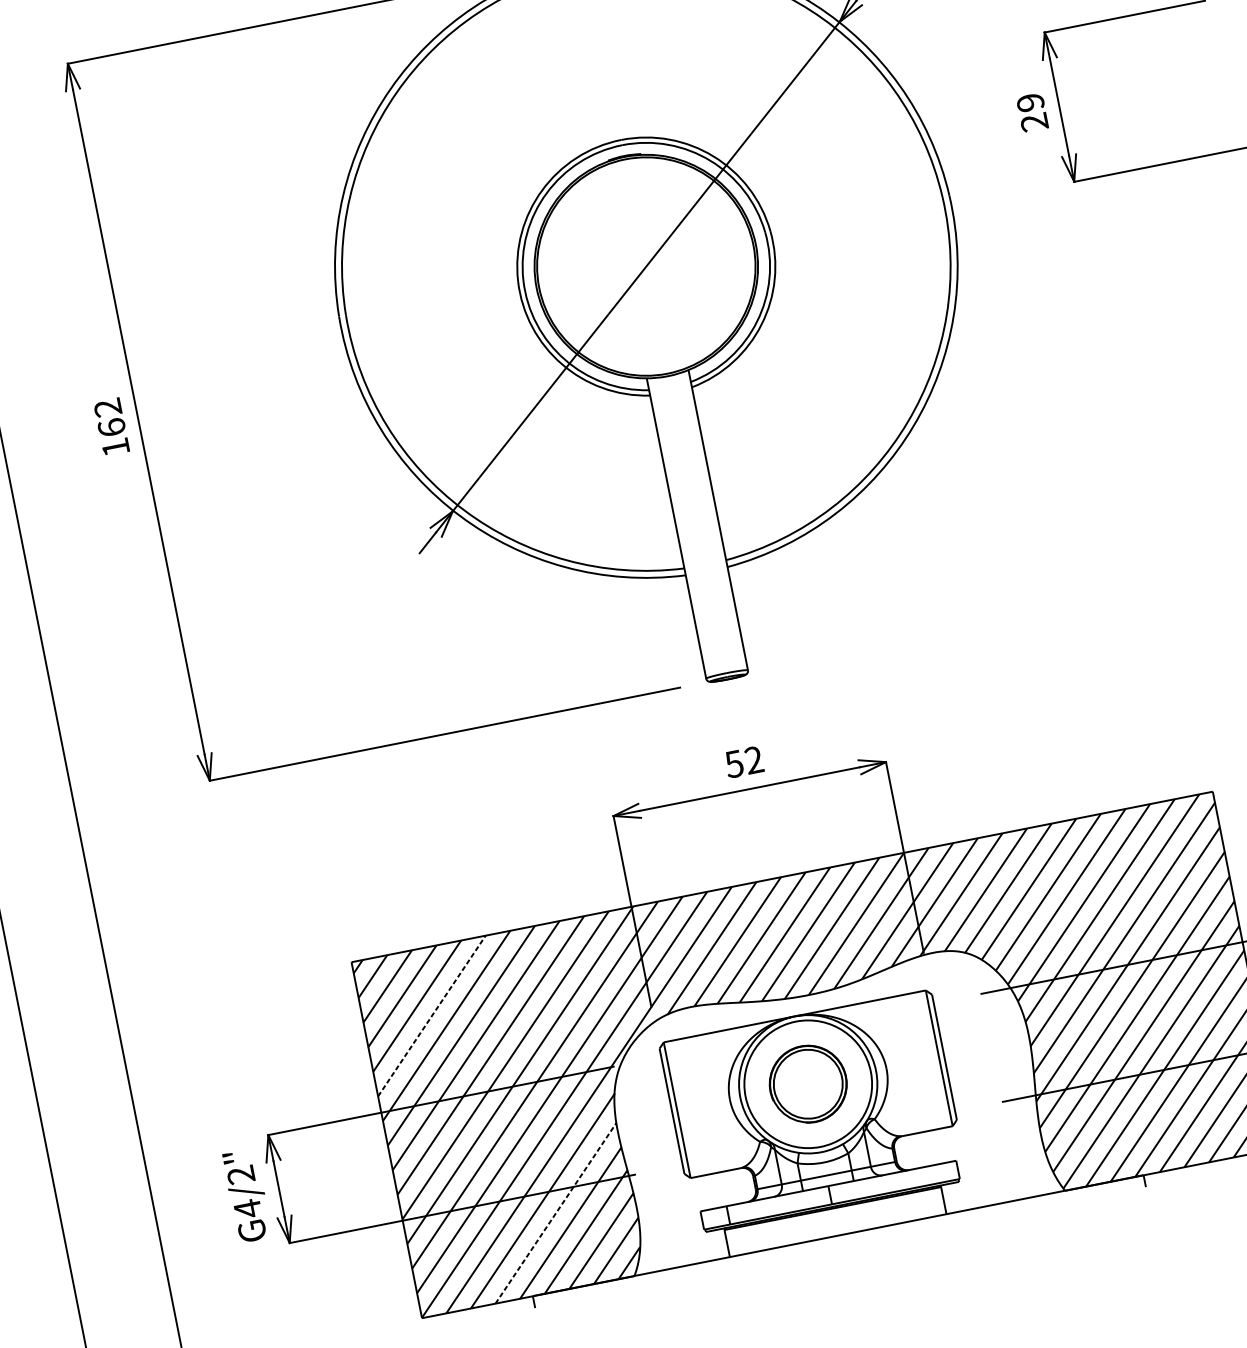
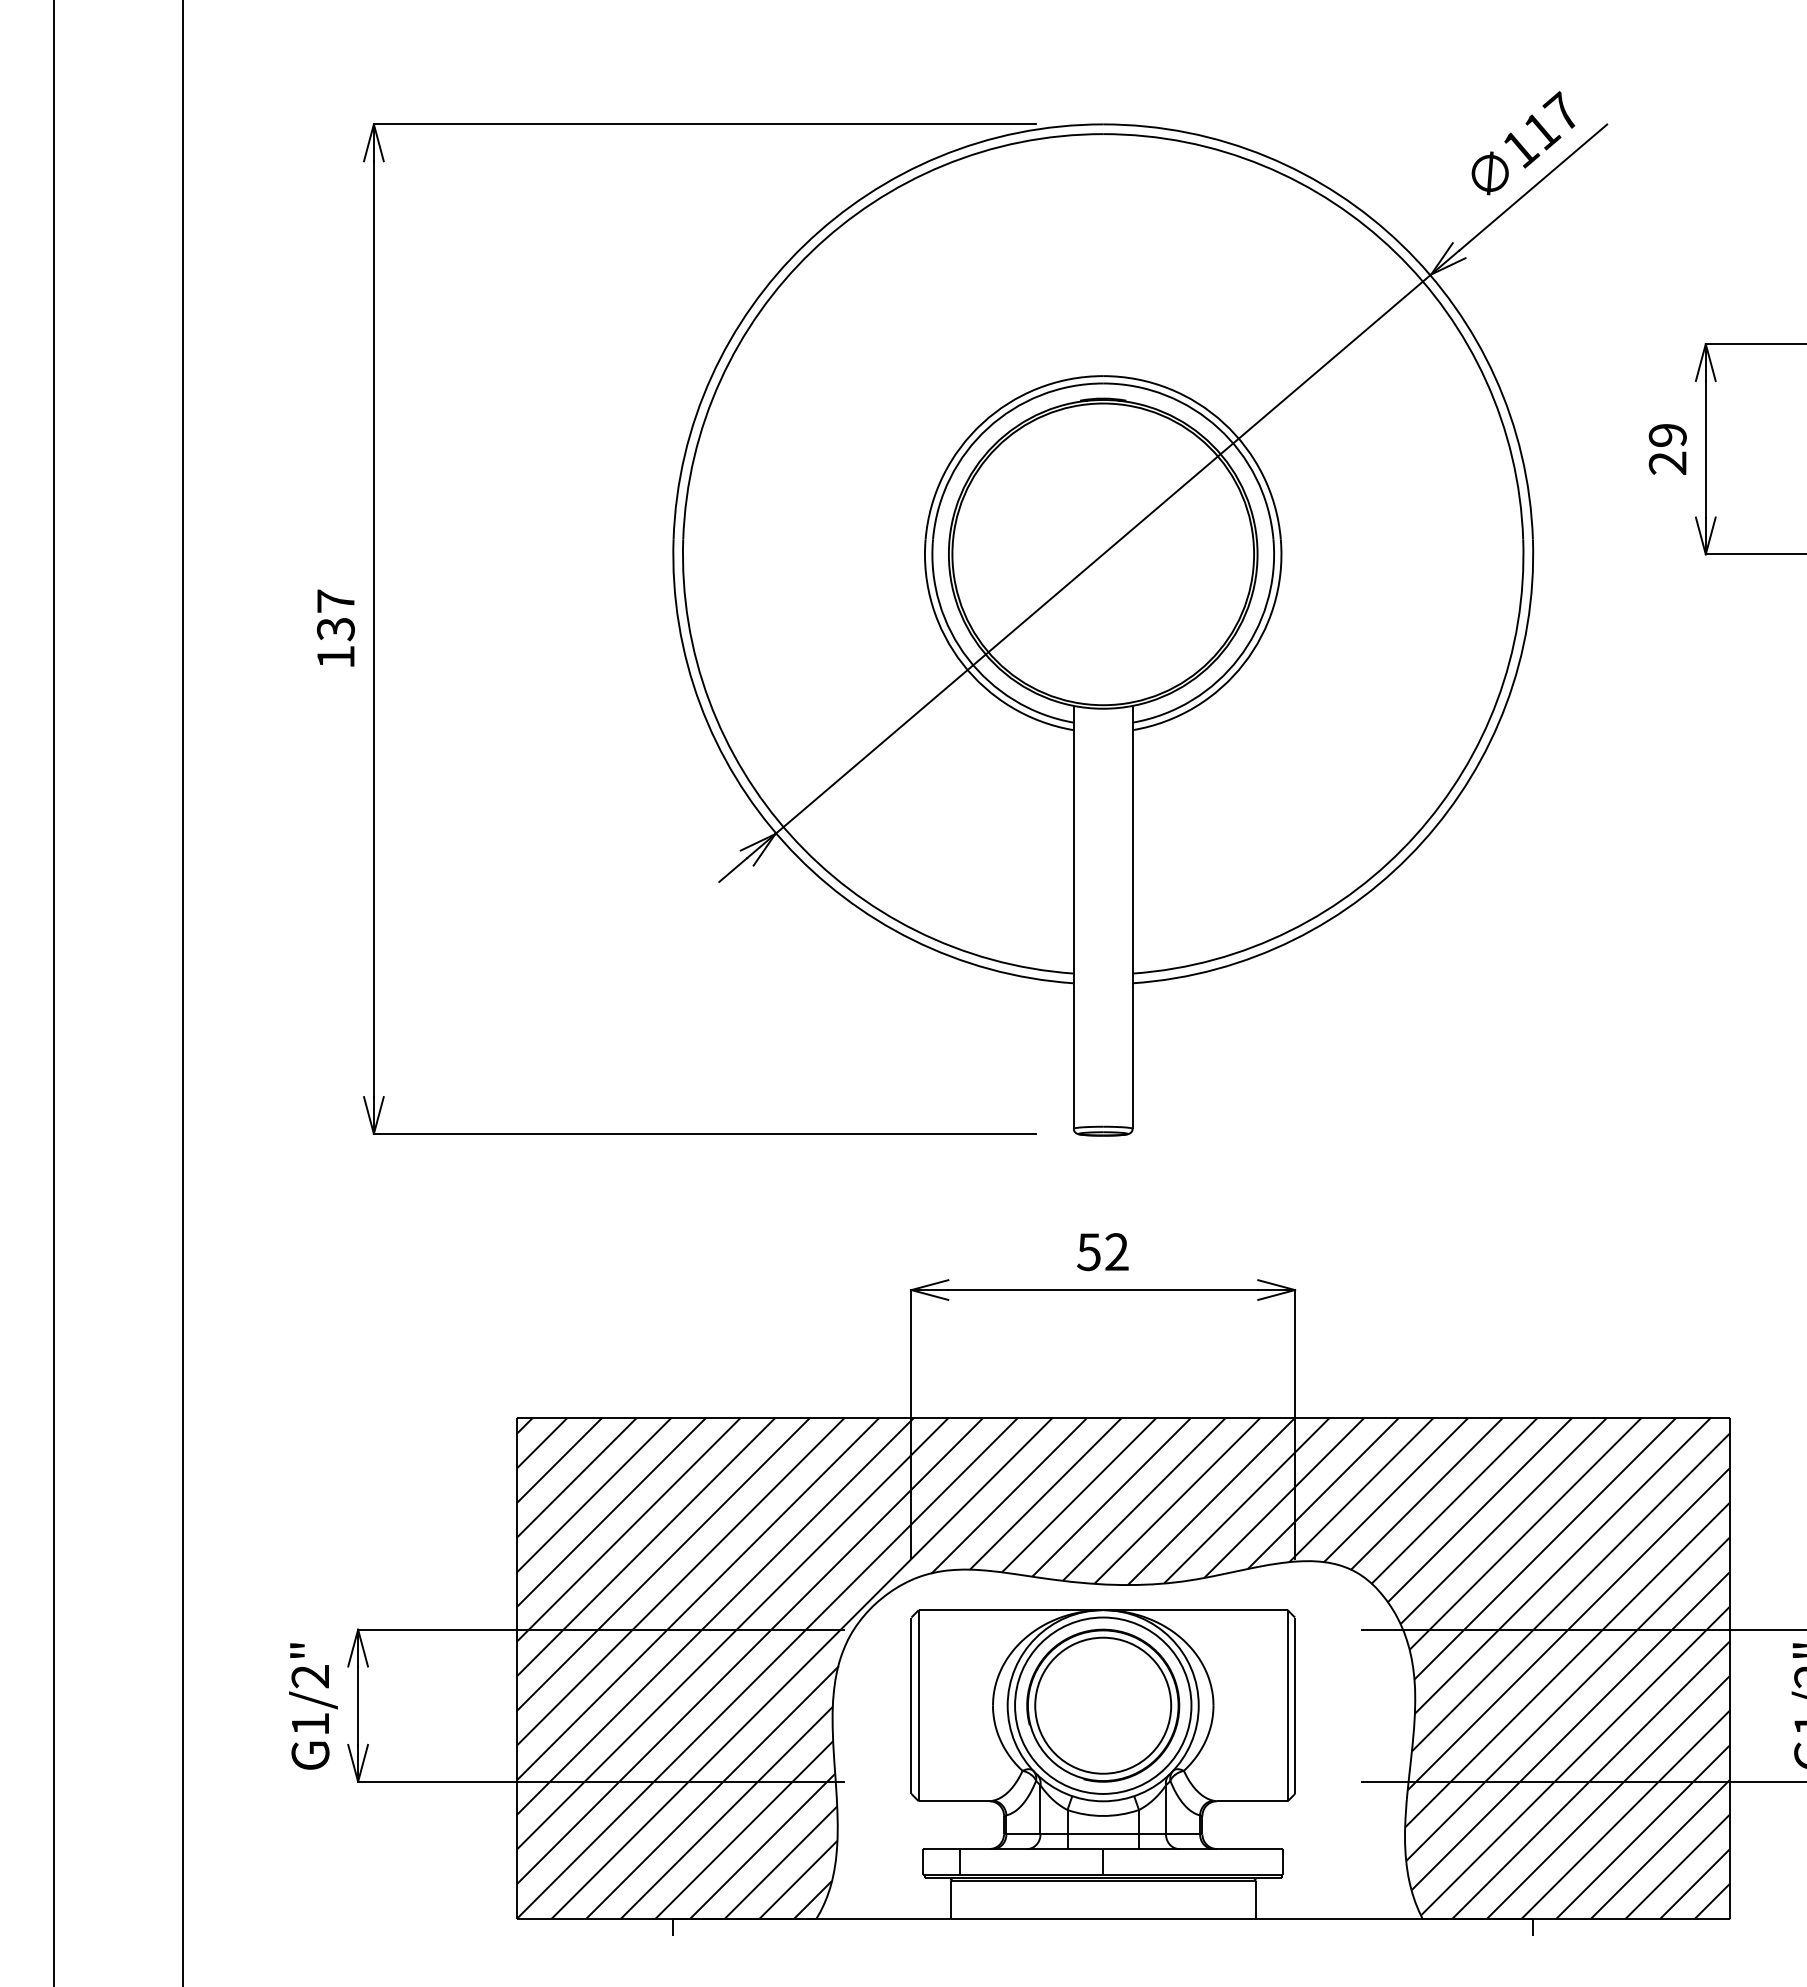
text: (109, 417) -> (335, 615), 162 -> 137
line: (431, 1016) -> (611, 1512), dashed -> solid
part: (808, 1084) -> (1103, 1705), size x1.43
text: (247, 1208) -> (310, 1723), G4/2" -> G1/2"
line: (556, 1212) -> (727, 1812), dashed -> solid

